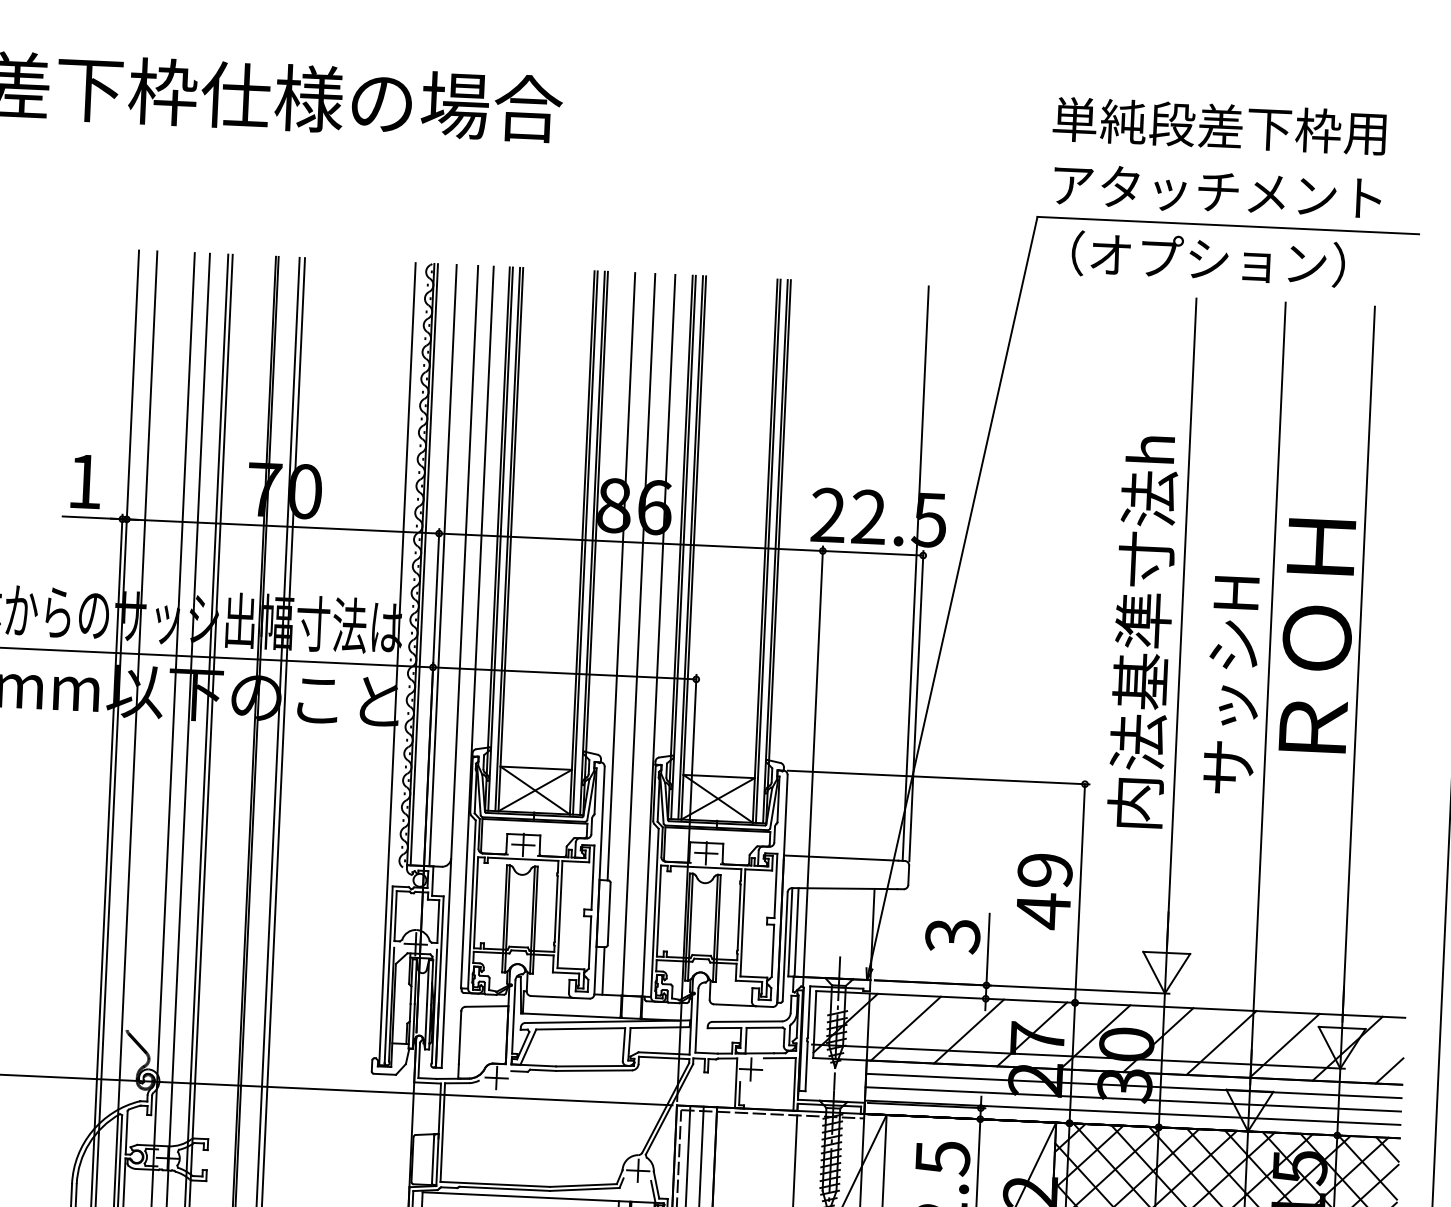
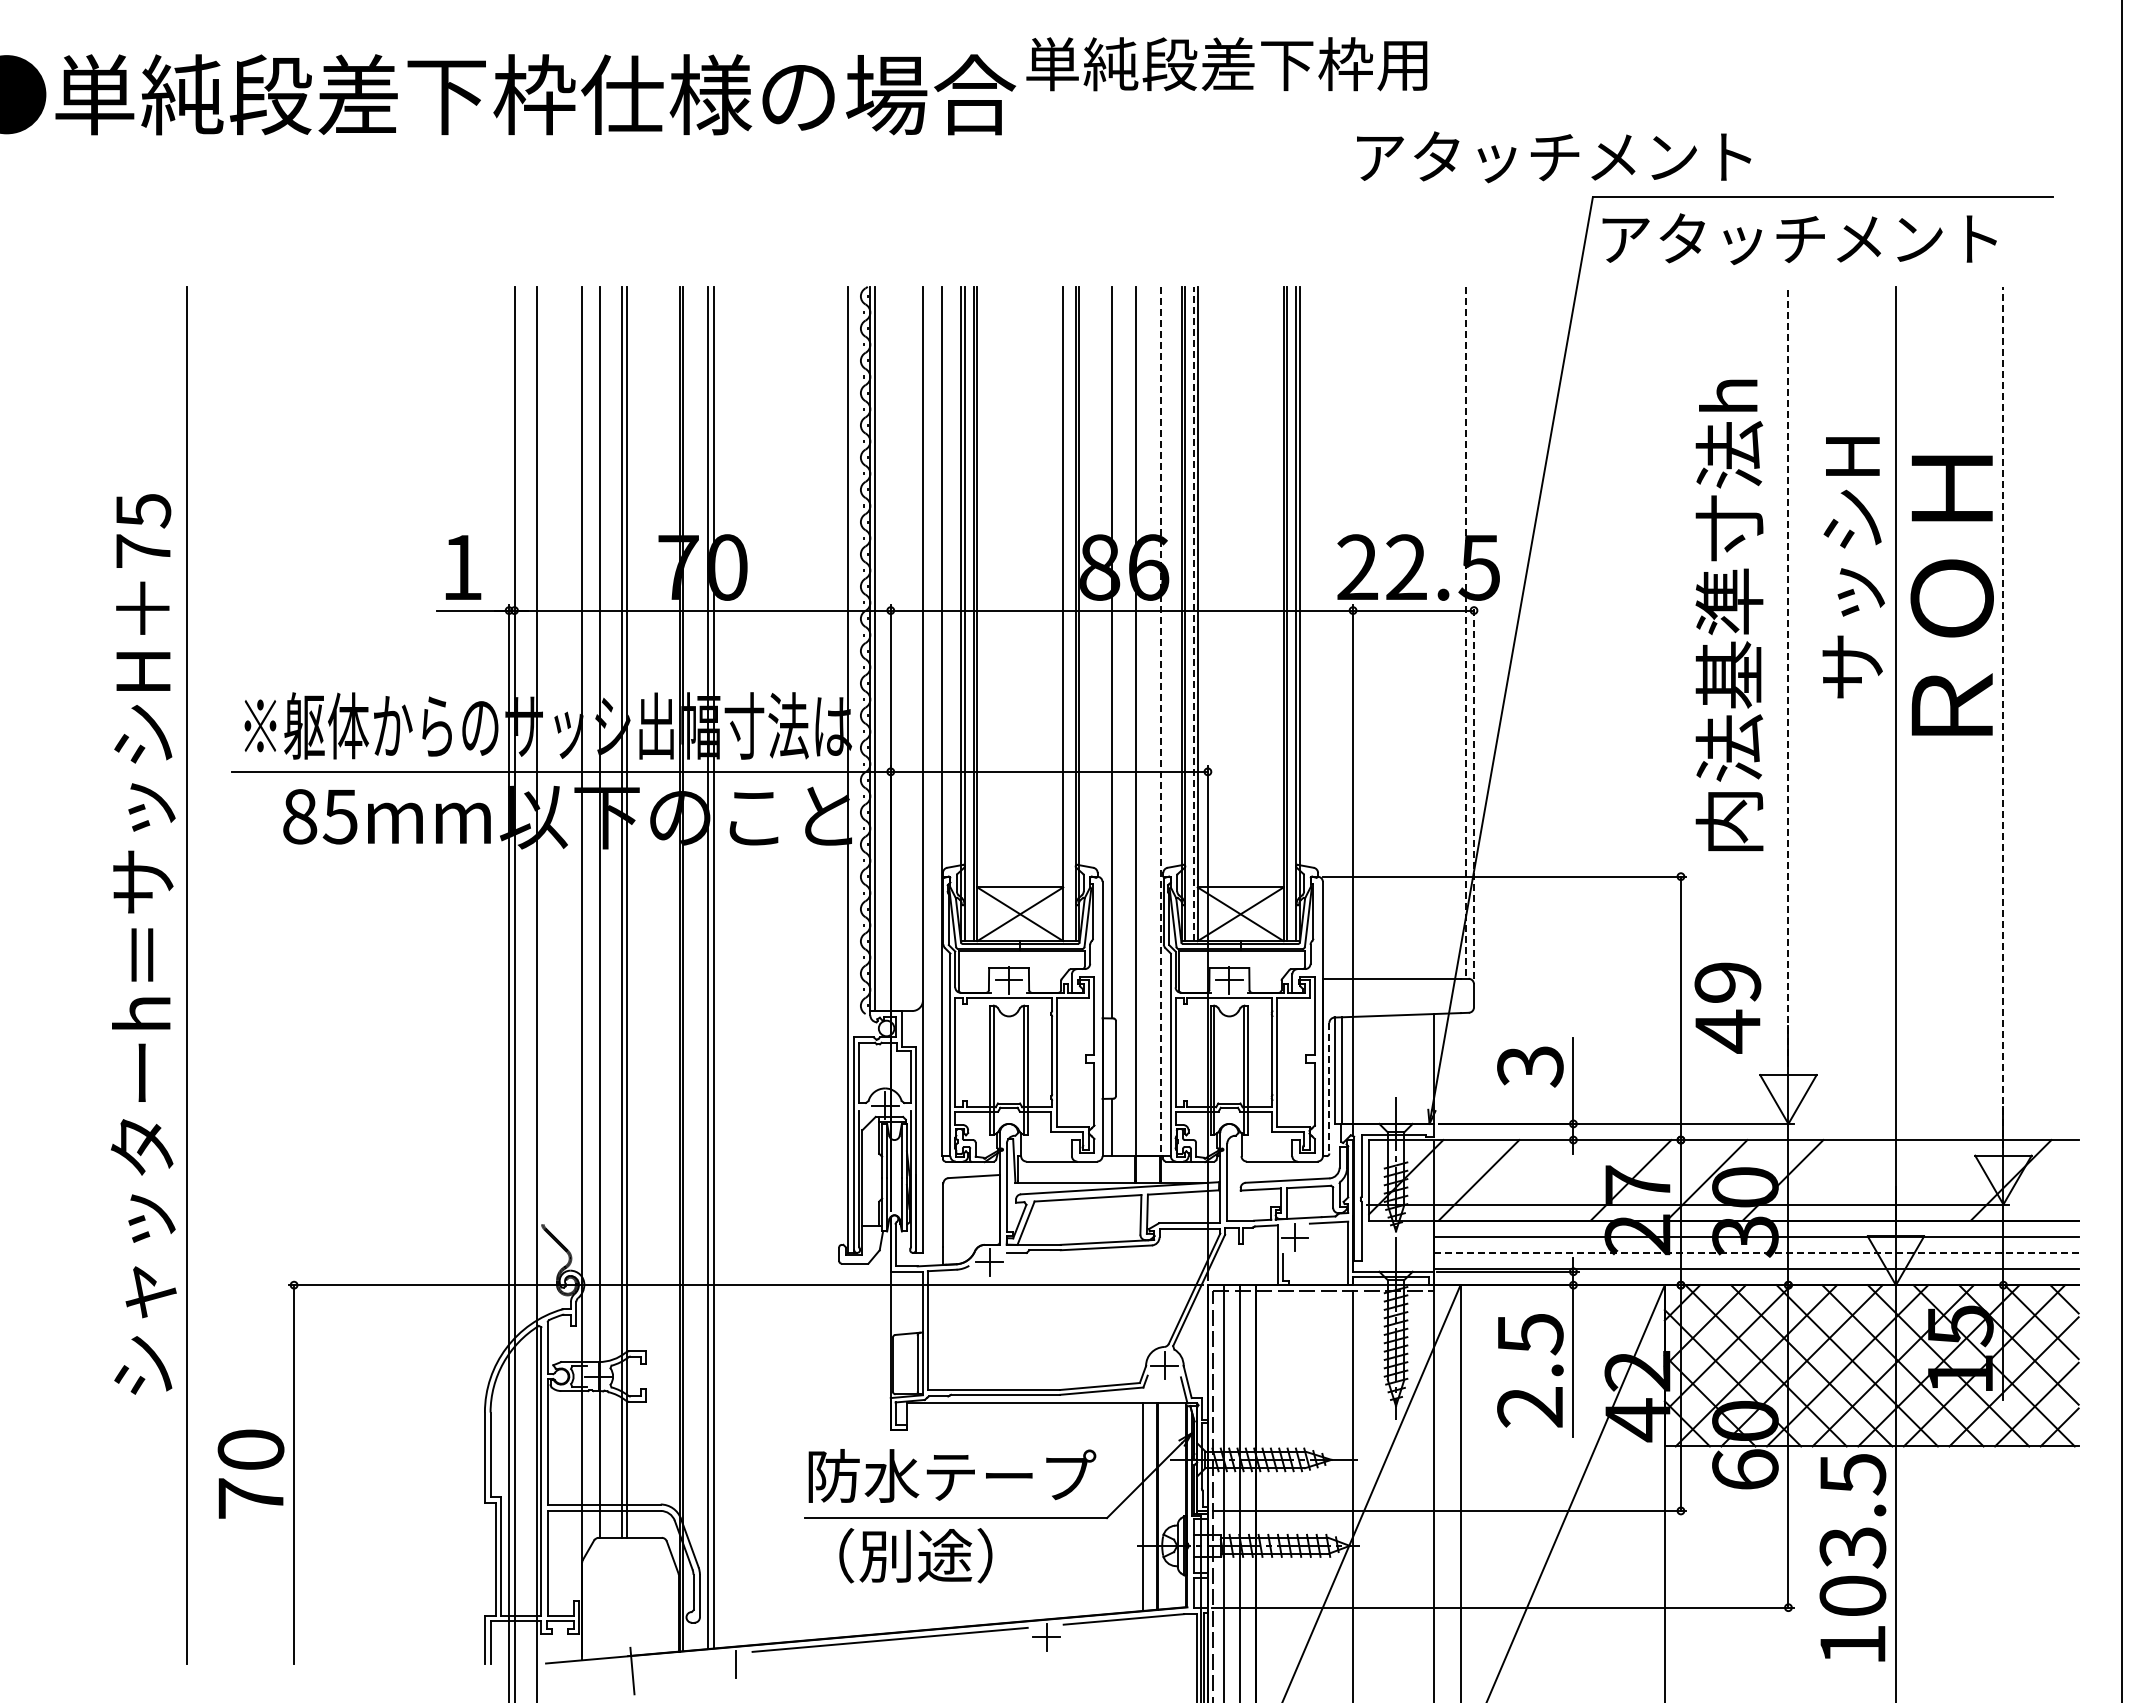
text: (1219, 126) -> (1226, 64), moved
text: (1217, 192) -> (1554, 157), moved
text: (1207, 258) -> (1799, 238), （オプション） -> アタッチメント
line: (585, 542) -> (1067, 613), removed
line: (690, 547) -> (1193, 613), solid -> dashed
line: (443, 565) -> (897, 648), removed
line: (915, 574) -> (1465, 633), solid -> dashed
line: (1181, 622) -> (1788, 676), solid -> dashed
text: (1143, 631) -> (1729, 614), moved
line: (658, 635) -> (1160, 721), solid -> dashed
text: (1316, 635) -> (1951, 595), moved
line: (1358, 664) -> (2003, 717), solid -> dashed
text: (1233, 685) -> (1853, 567), moved
line: (915, 706) -> (1473, 792), solid -> dashed
text: (1044, 891) -> (1727, 1007), moved
line: (785, 946) -> (1329, 1088), solid -> dashed
line: (968, 1031) -> (1554, 1180), removed
line: (1220, 1043) -> (1858, 1180), removed
line: (1284, 1045) -> (1934, 1180), removed
line: (1389, 1070) -> (2062, 1204), removed
line: (1133, 1099) -> (1756, 1252), solid -> dashed

